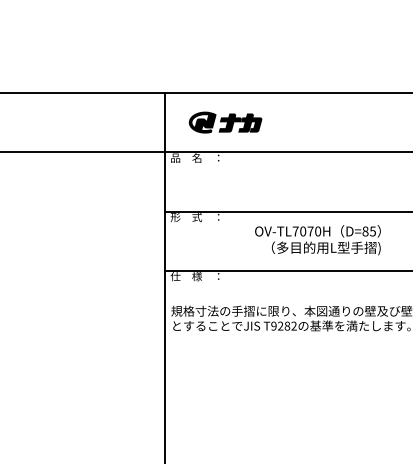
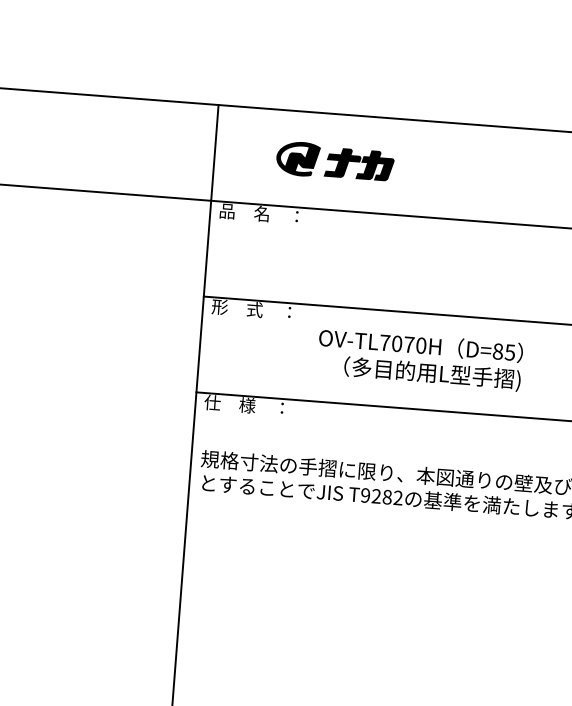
part: (225, 122) -> (335, 161), moved
text: (317, 240) -> (419, 360), moved

